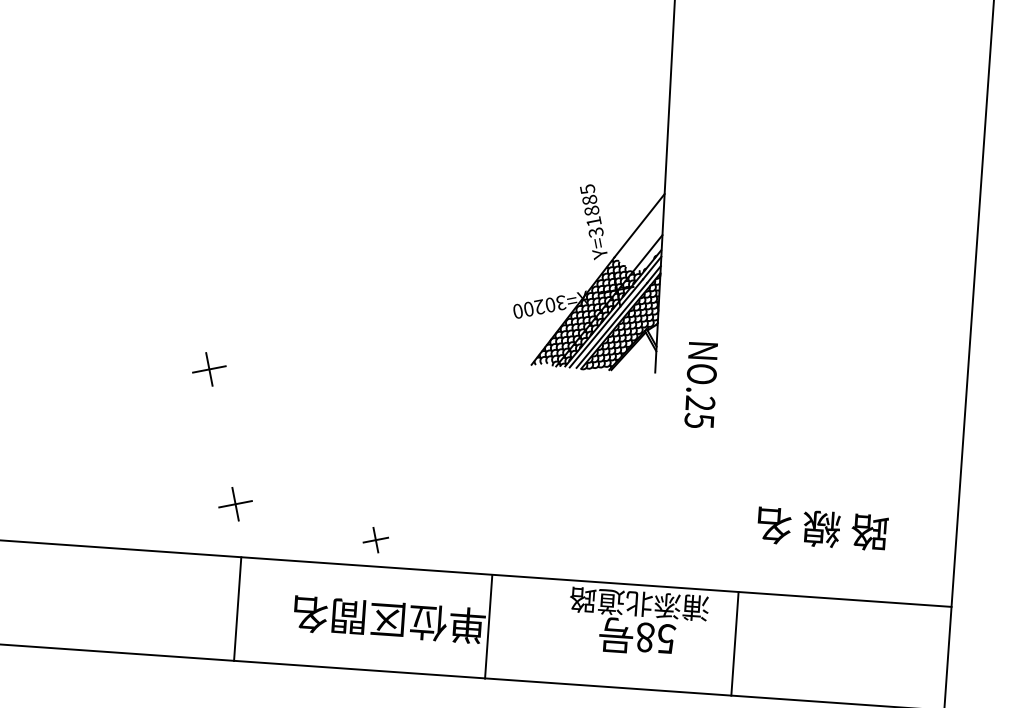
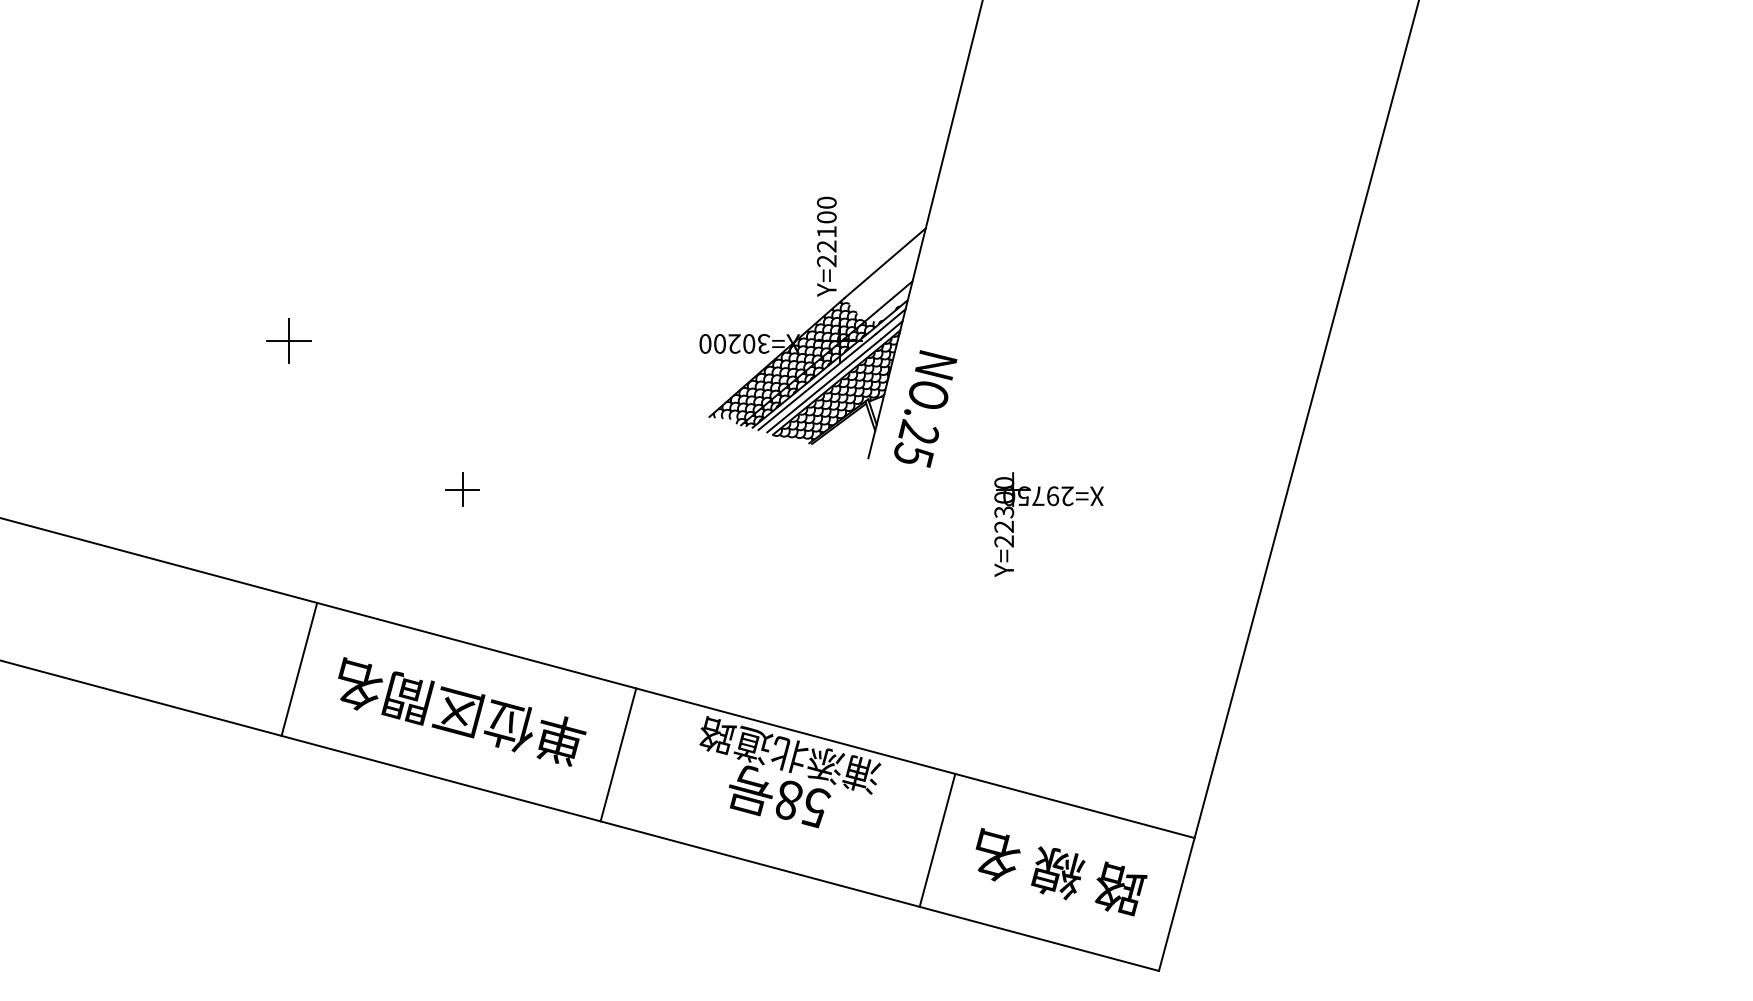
text: (591, 210) -> (826, 231), Y=31885 -> Y=22100
part: (799, 381) -> (1053, 506), added
text: (701, 384) -> (925, 408), moved
part: (234, 503) -> (288, 522), removed
text: (824, 527) -> (1061, 871), moved
part: (375, 540) -> (462, 489), moved
line: (237, 608) -> (299, 668), moved
line: (488, 626) -> (618, 754), moved
line: (734, 643) -> (937, 839), moved

